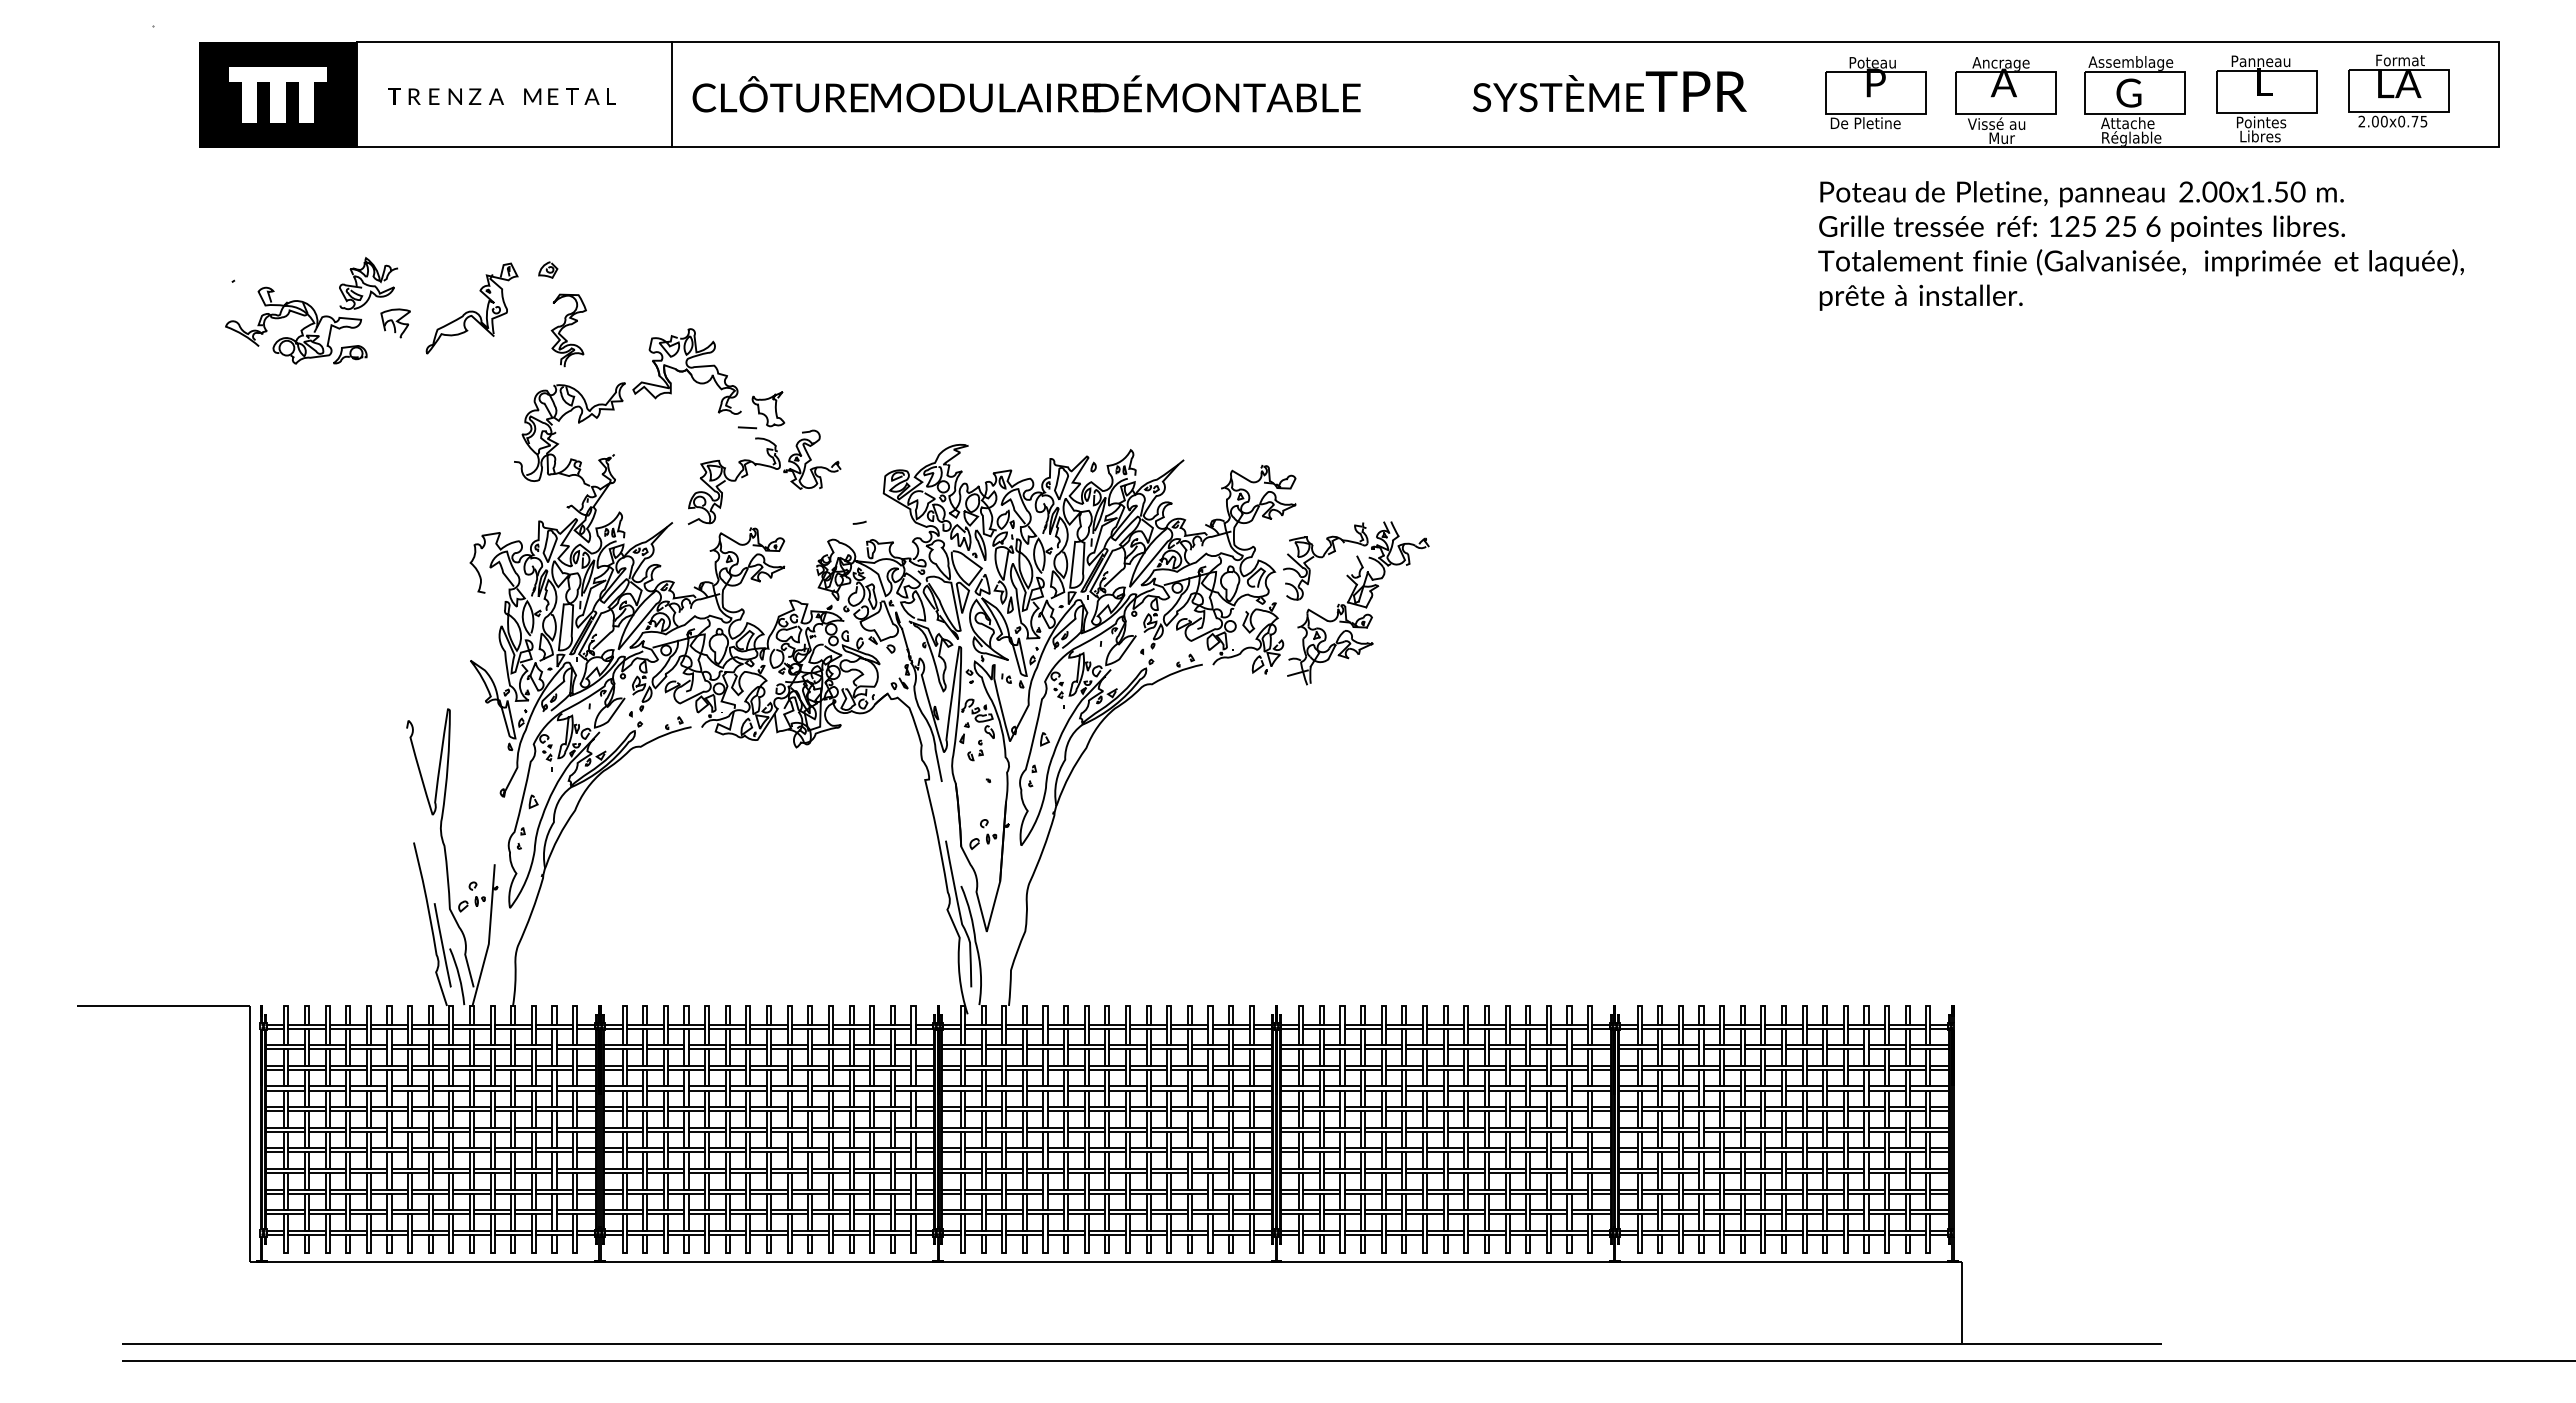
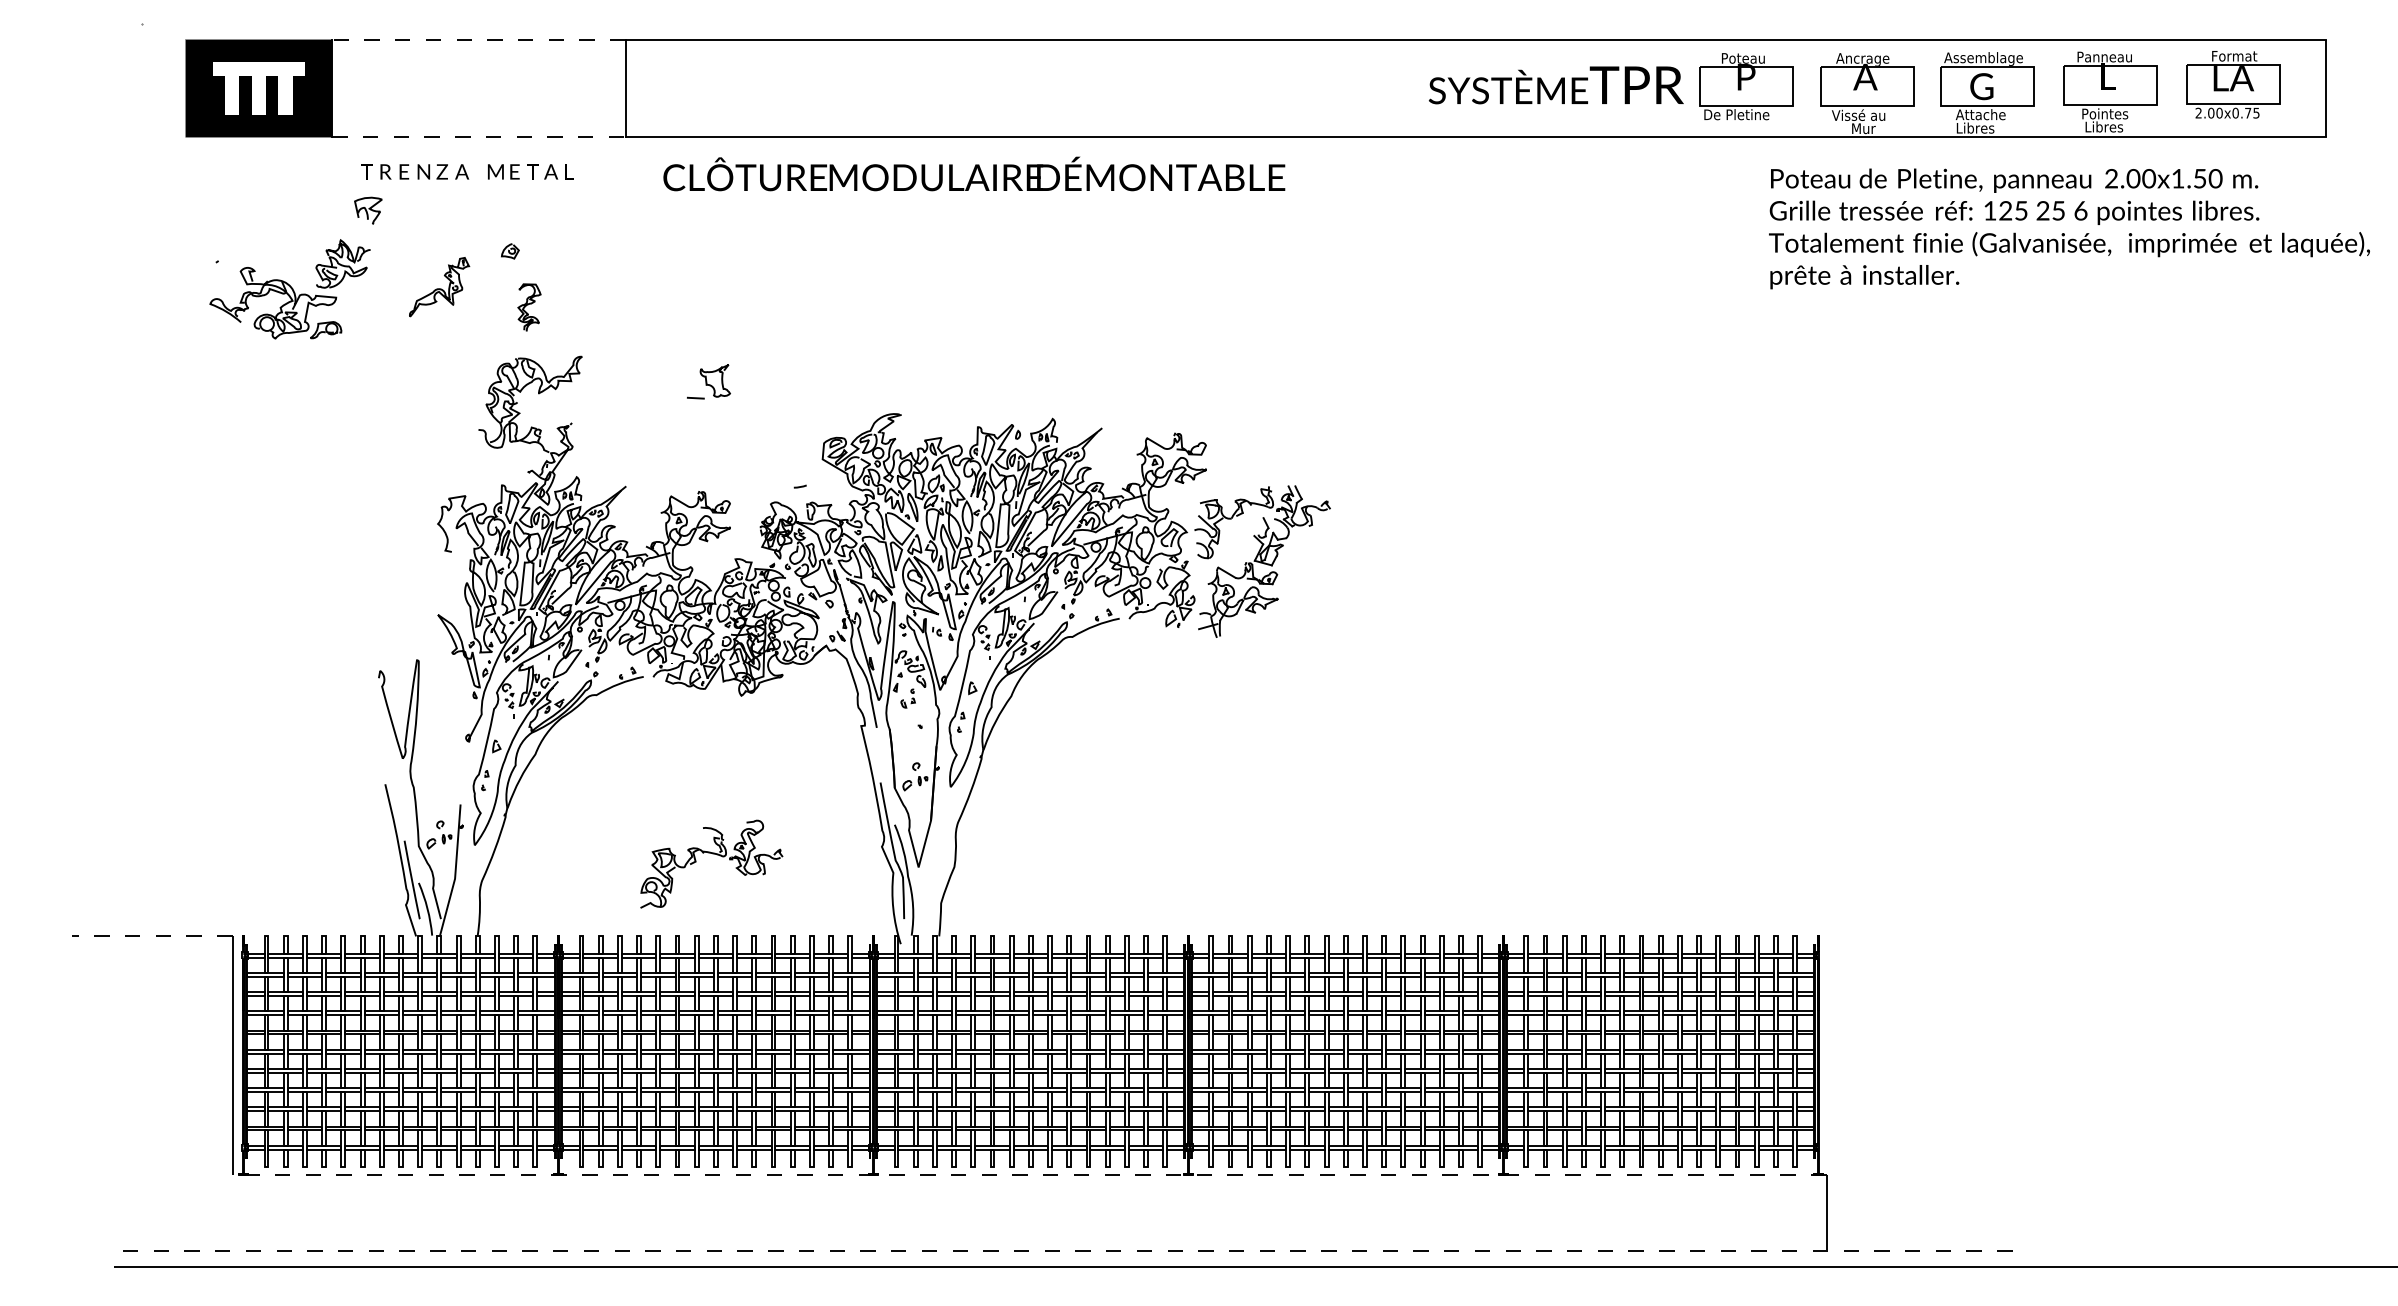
line: (514, 42) -> (478, 39), solid -> dashed
text: (1609, 91) -> (1556, 85), moved
text: (1026, 93) -> (974, 173), moved
text: (501, 96) -> (466, 171), moved
text: (2132, 138) -> (1985, 128), Réglable -> Libres
line: (514, 147) -> (478, 137), solid -> dashed
text: (2140, 245) -> (2068, 228), moved
part: (471, 308) -> (438, 287), size x0.7
part: (395, 323) -> (368, 210), moved
part: (568, 330) -> (529, 307), size x0.7
part: (686, 371) -> (639, 345), removed
part: (768, 467) -> (715, 855), moved
line: (163, 1005) -> (152, 935), solid -> dashed
line: (1105, 1261) -> (1029, 1174), solid -> dashed
line: (1142, 1344) -> (1063, 1251), solid -> dashed

